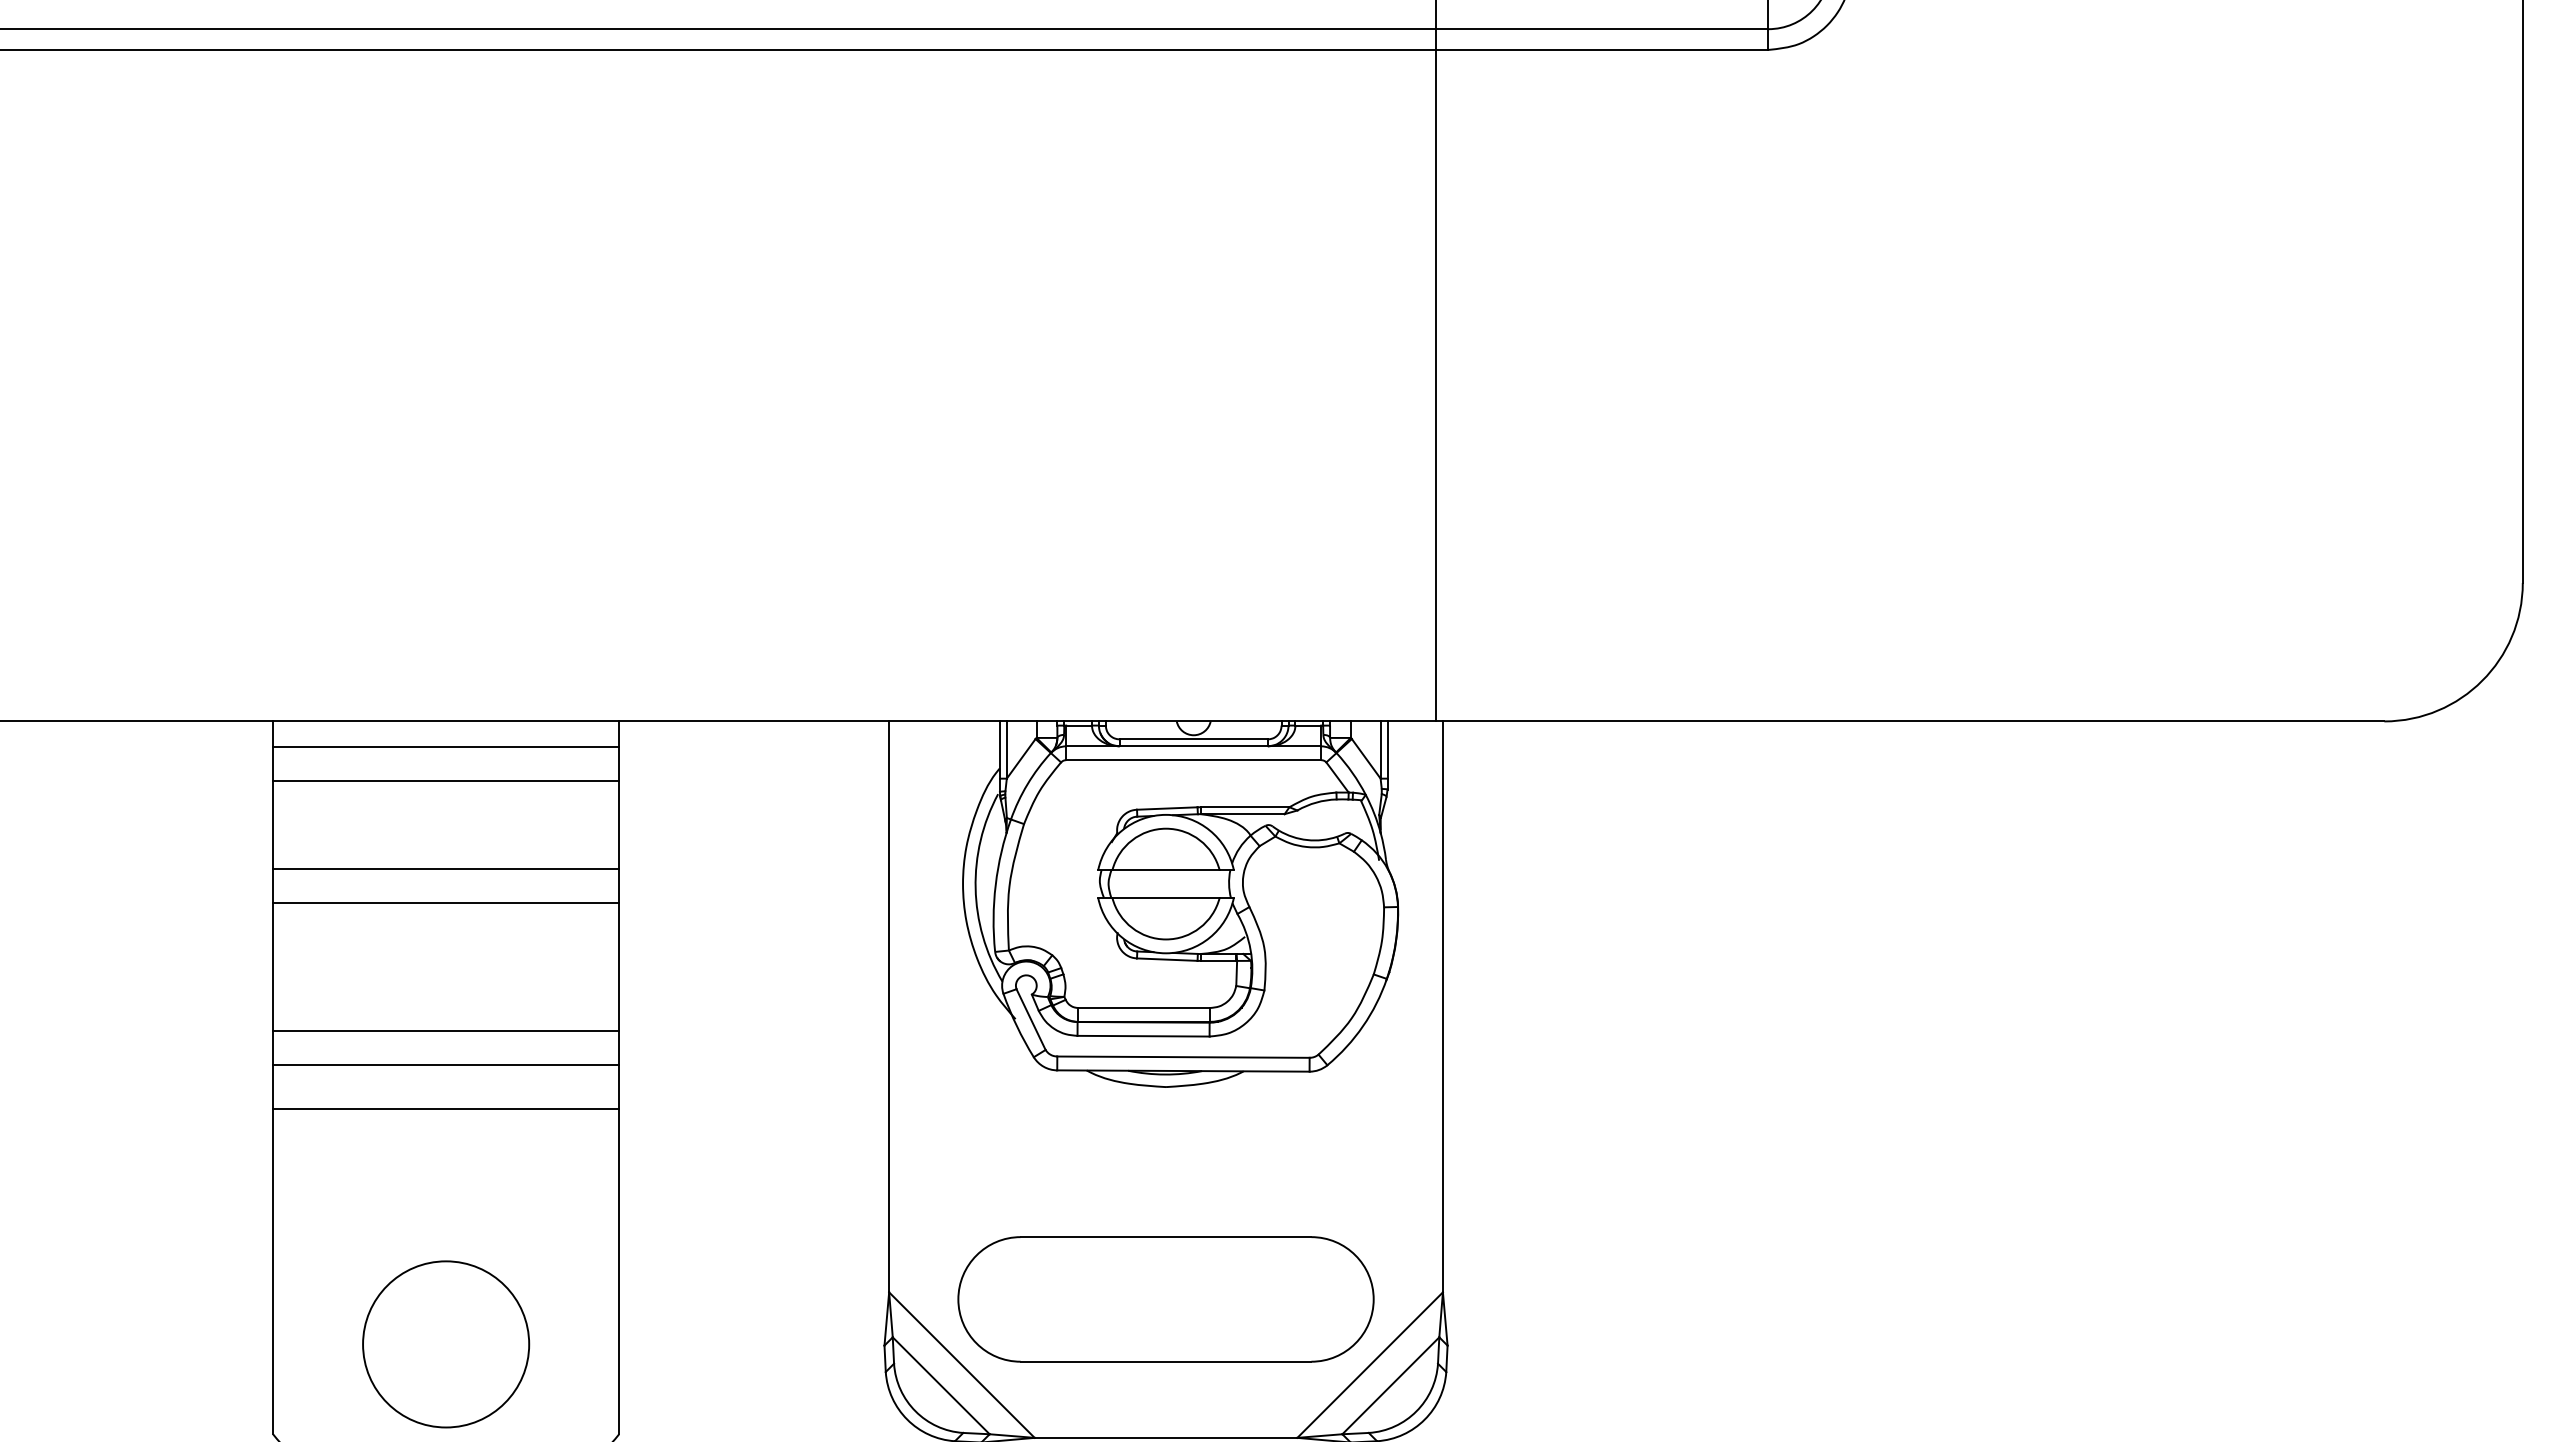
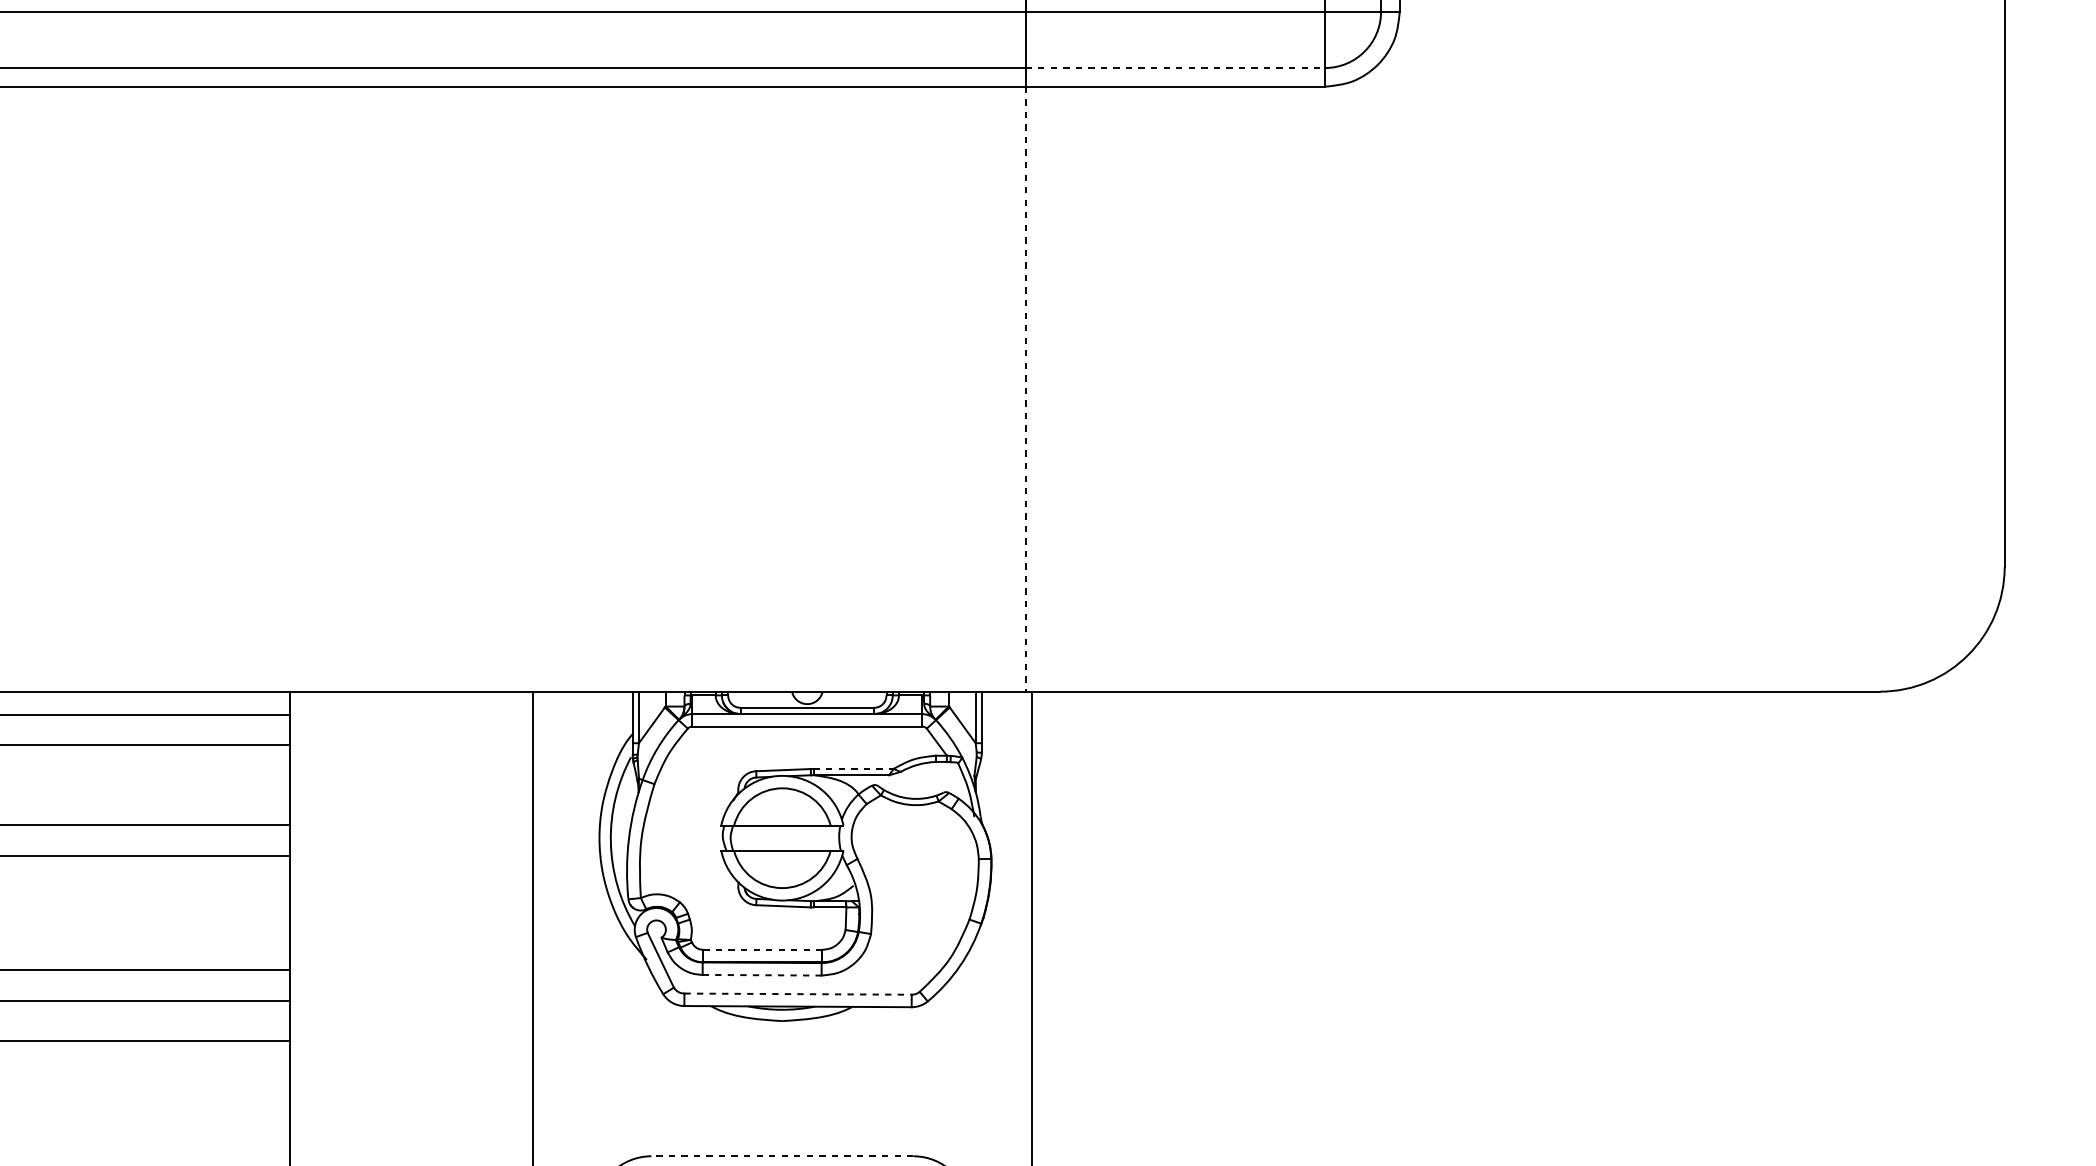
line: (1602, 29) -> (1175, 68), solid -> dashed
line: (1436, 385) -> (1026, 389), solid -> dashed
line: (1245, 807) -> (853, 769), solid -> dashed
line: (1144, 1008) -> (762, 950), solid -> dashed
line: (1144, 1036) -> (762, 975), solid -> dashed
line: (1183, 1057) -> (798, 994), solid -> dashed
line: (1165, 1237) -> (781, 1156), solid -> dashed

